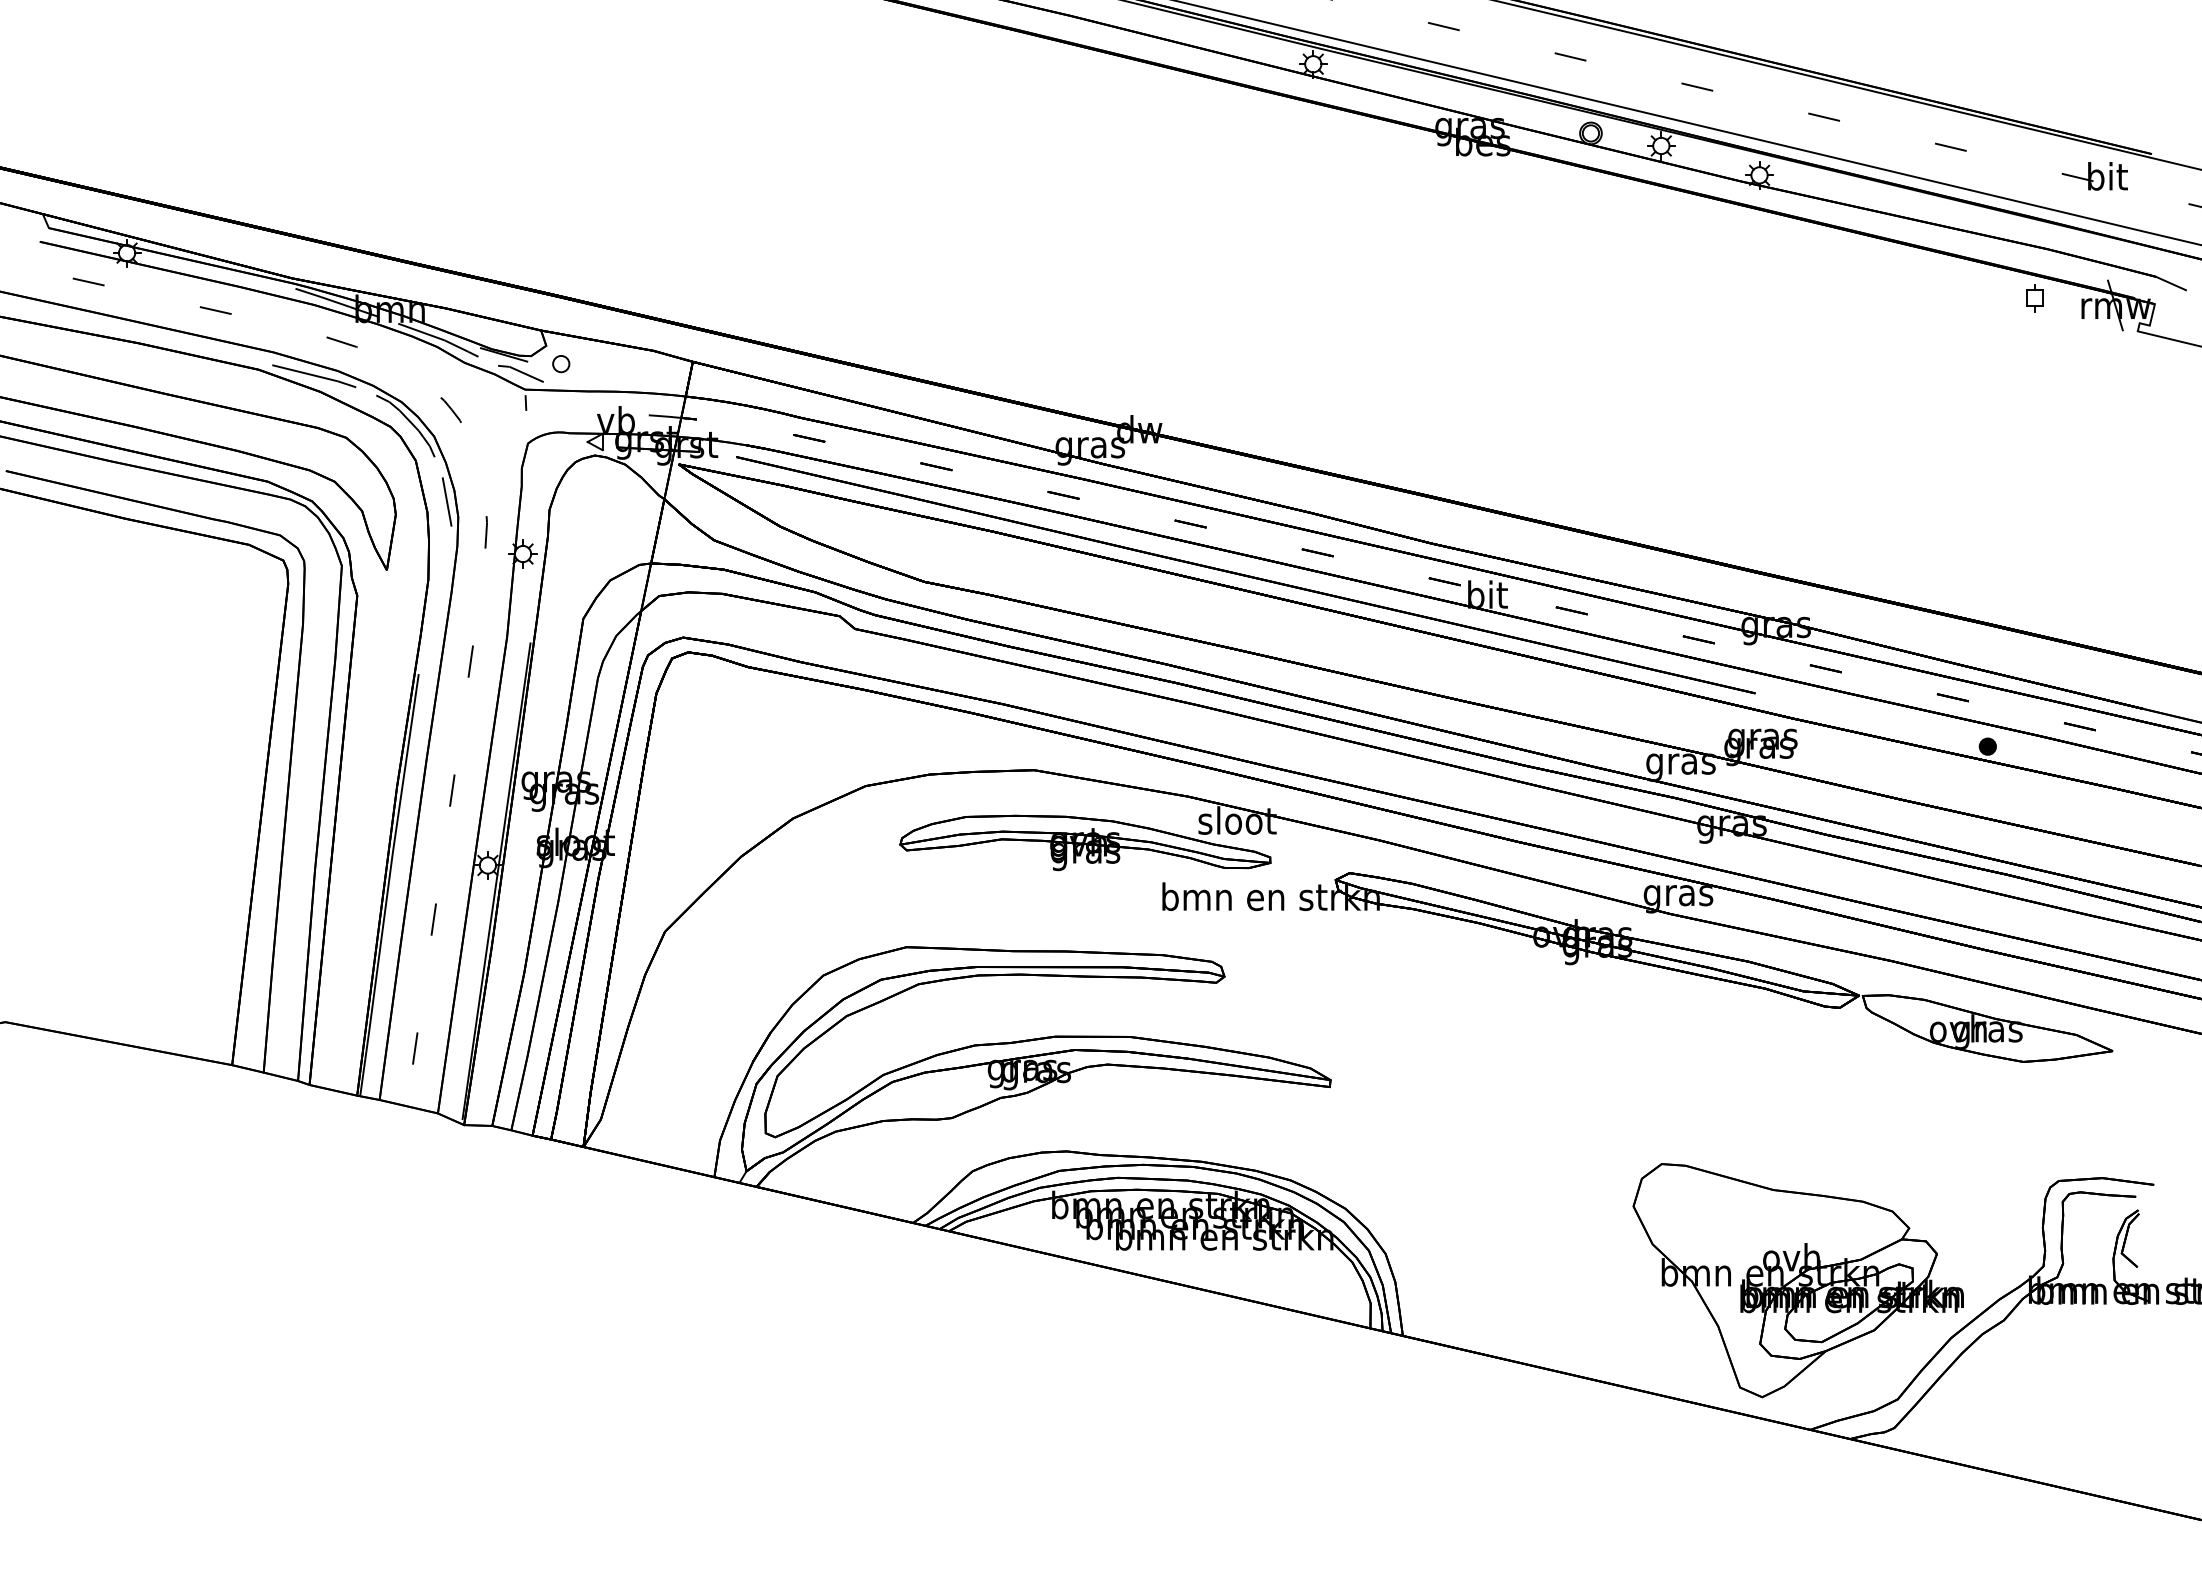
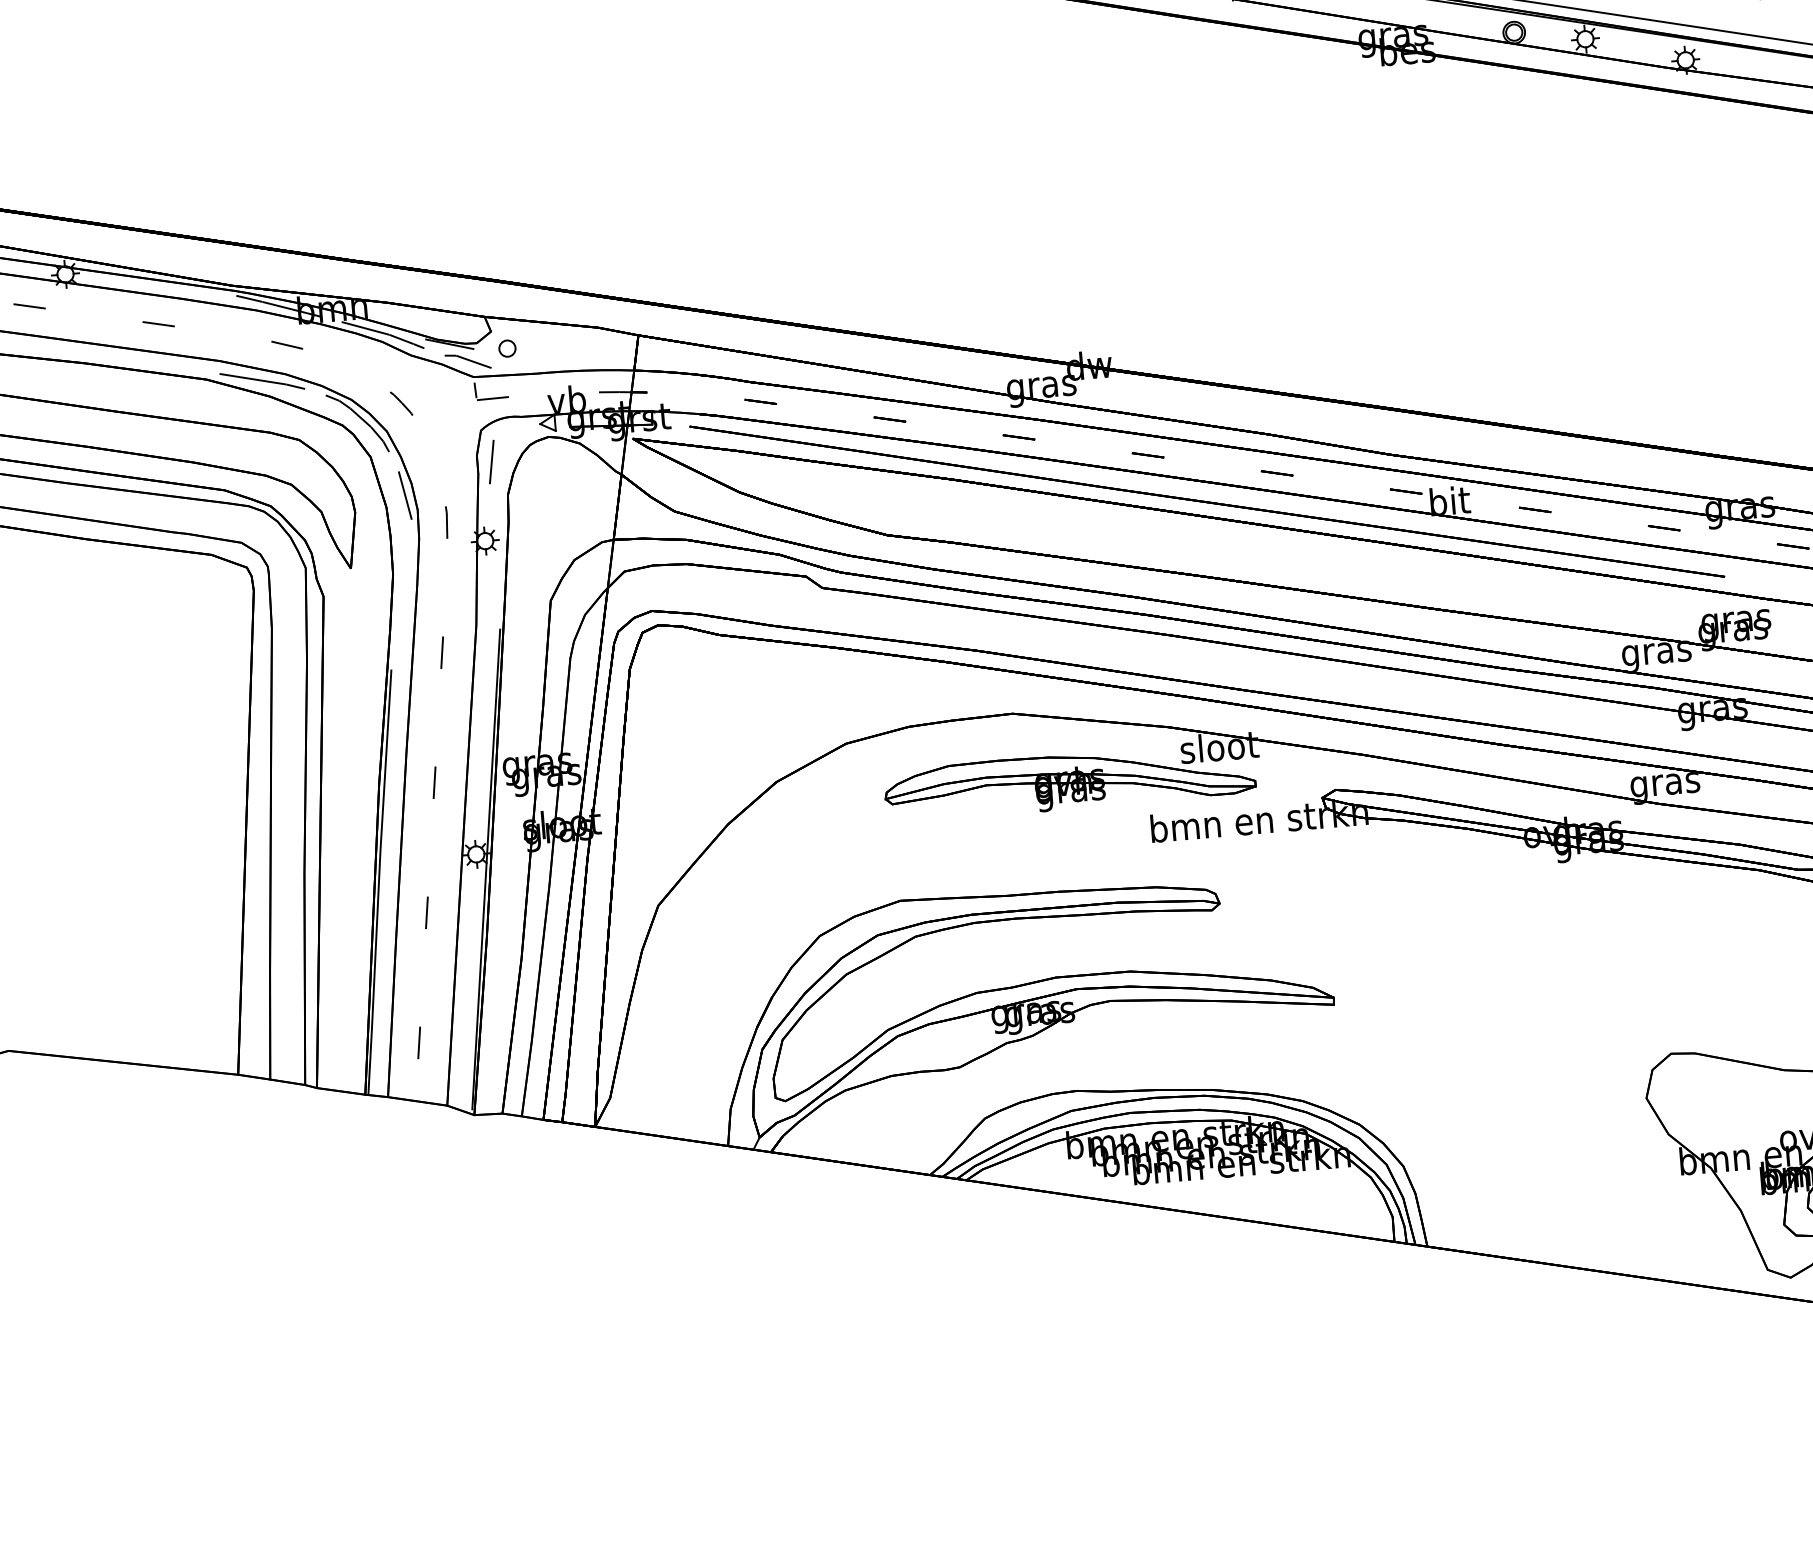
line: (542, 412) -> (492, 398), added
line: (535, 475) -> (491, 461), added

